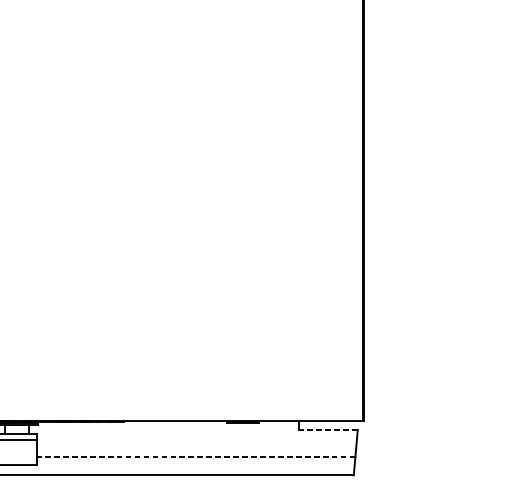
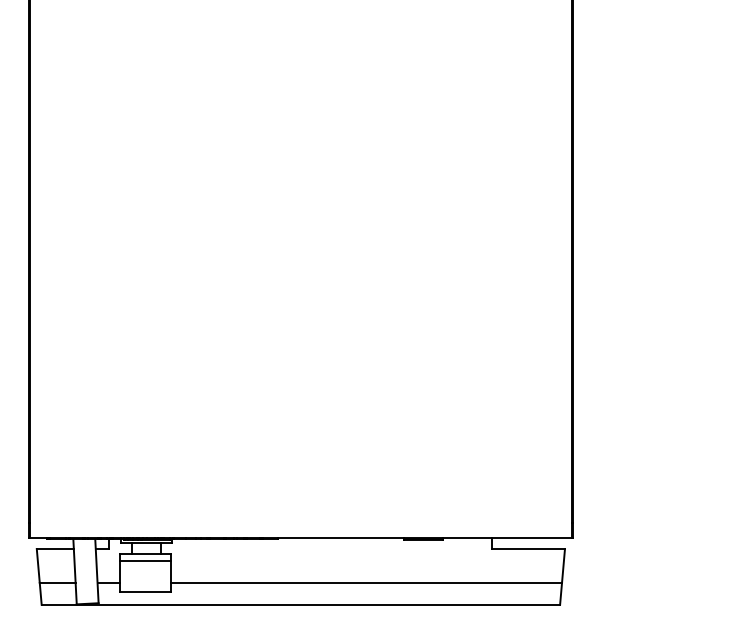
line: (328, 430) -> (528, 549), dashed -> solid
line: (196, 457) -> (366, 582), dashed -> solid

